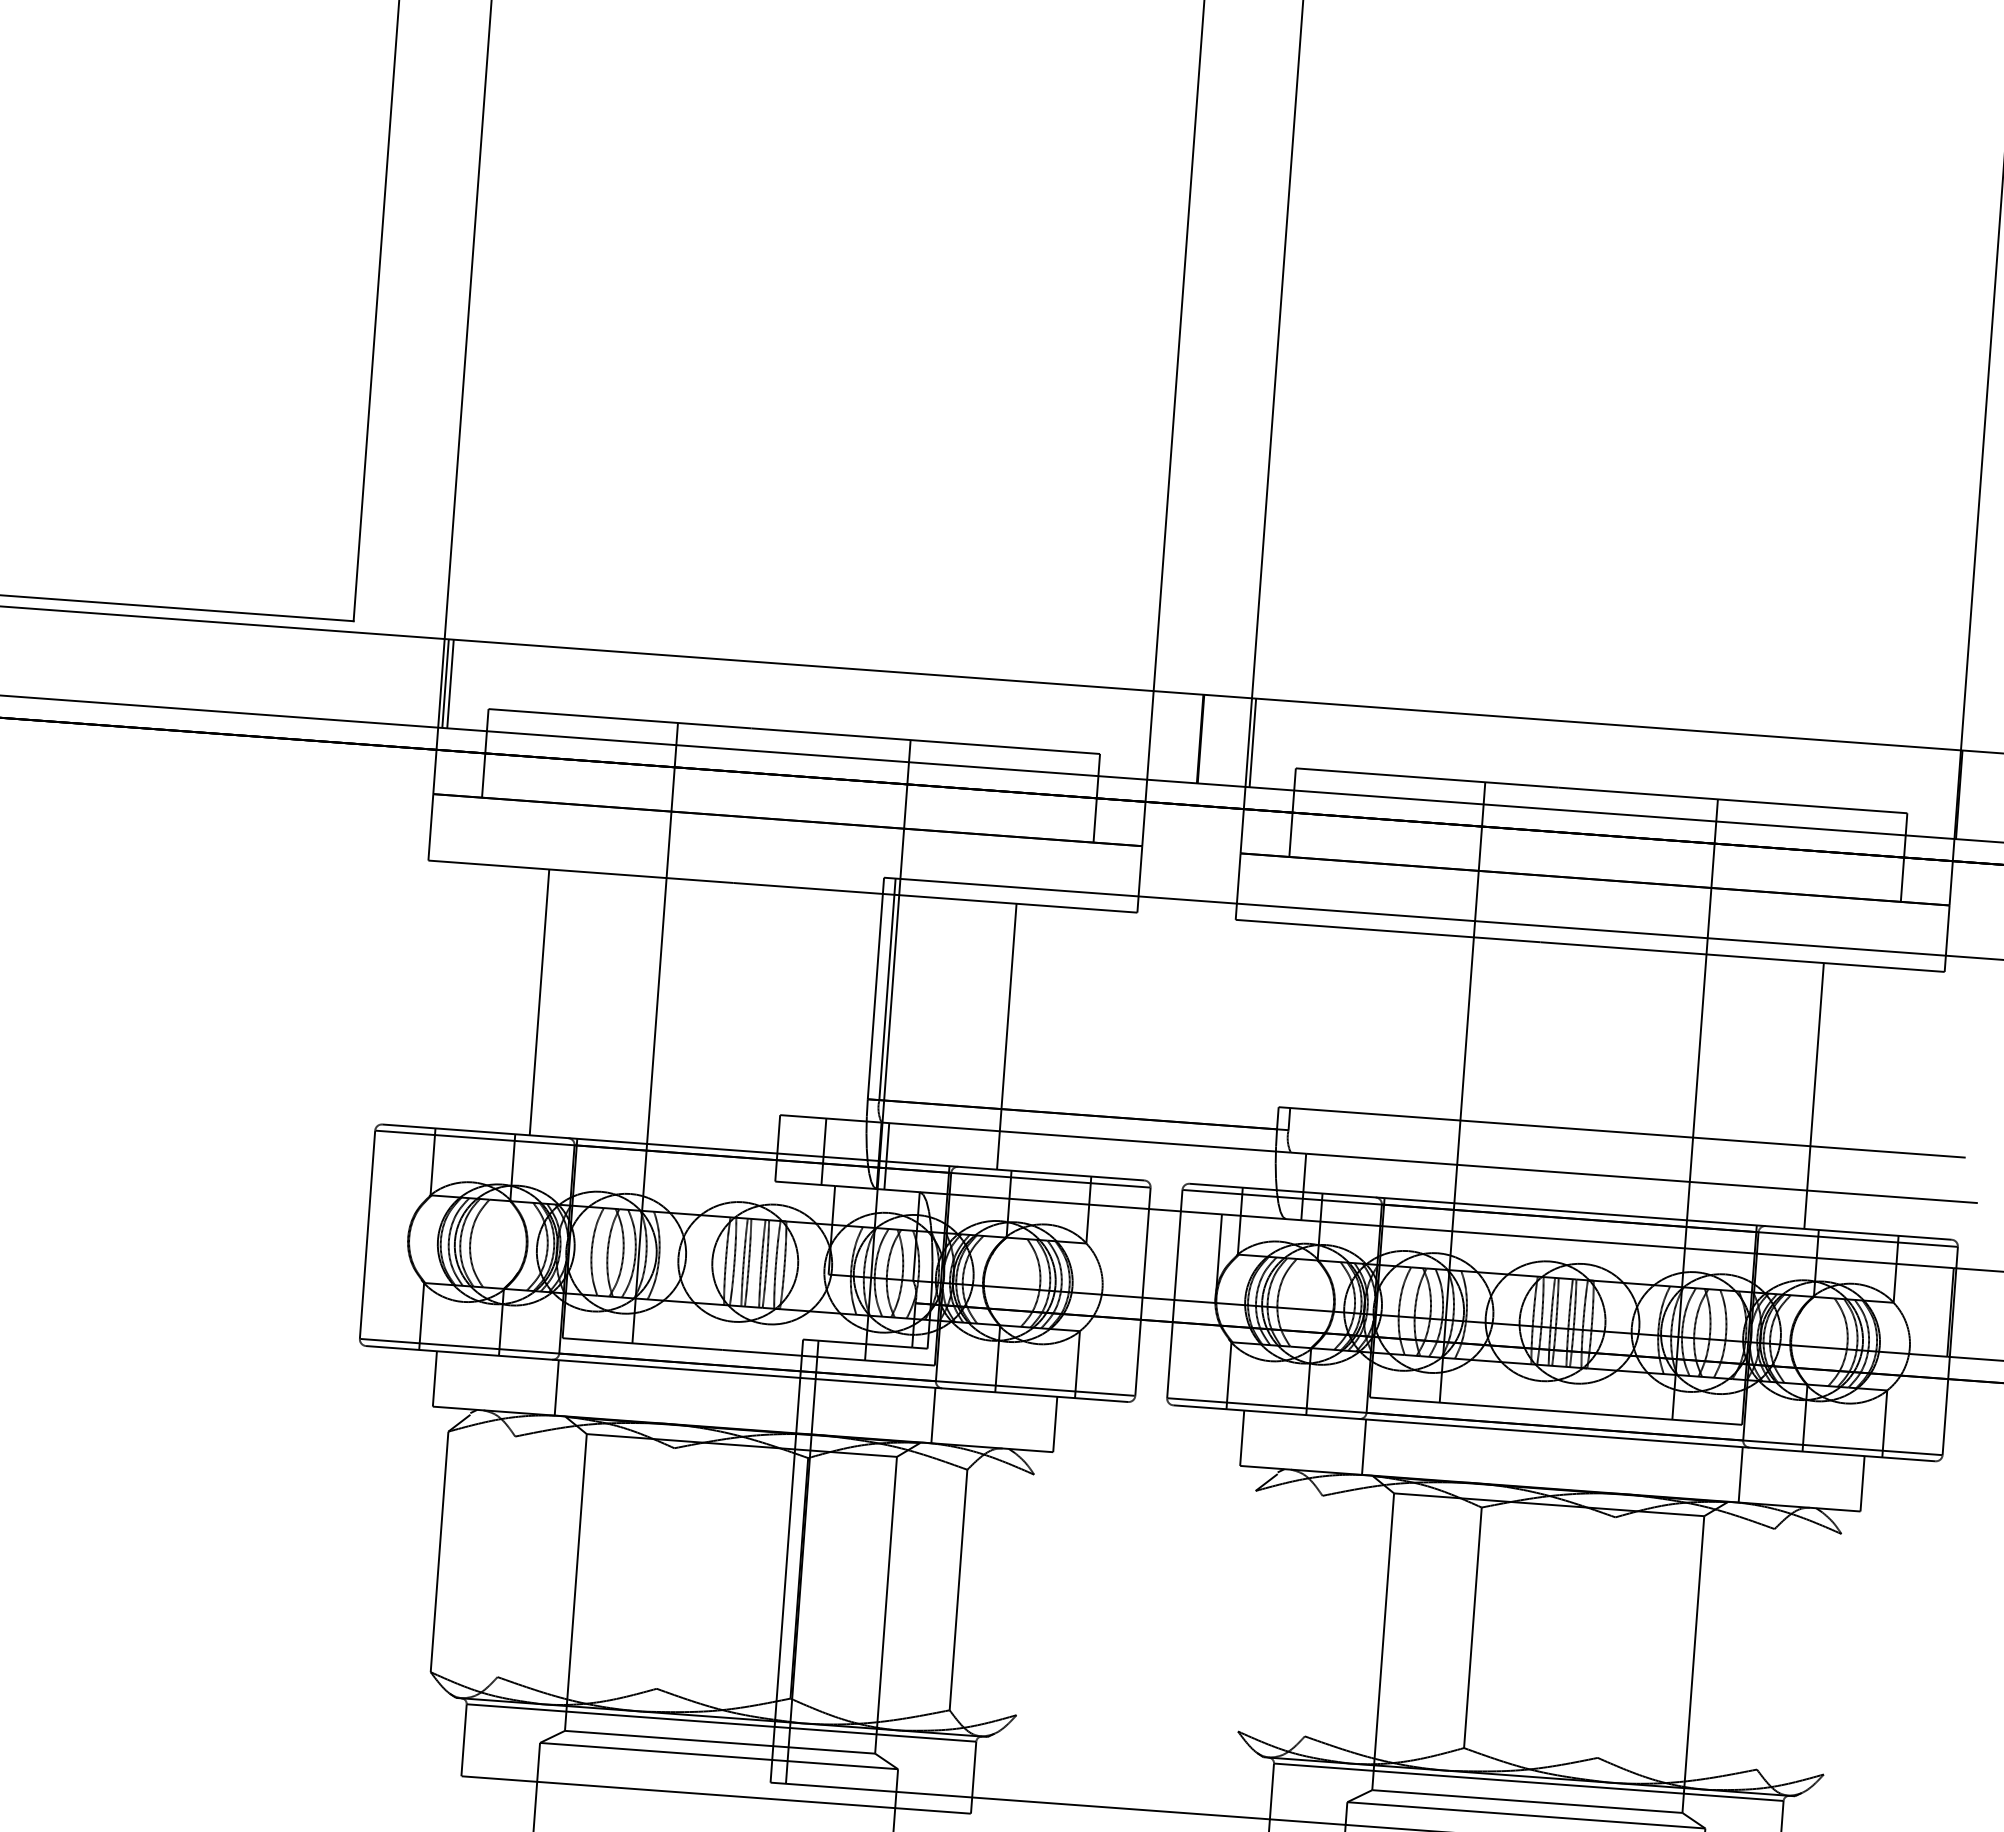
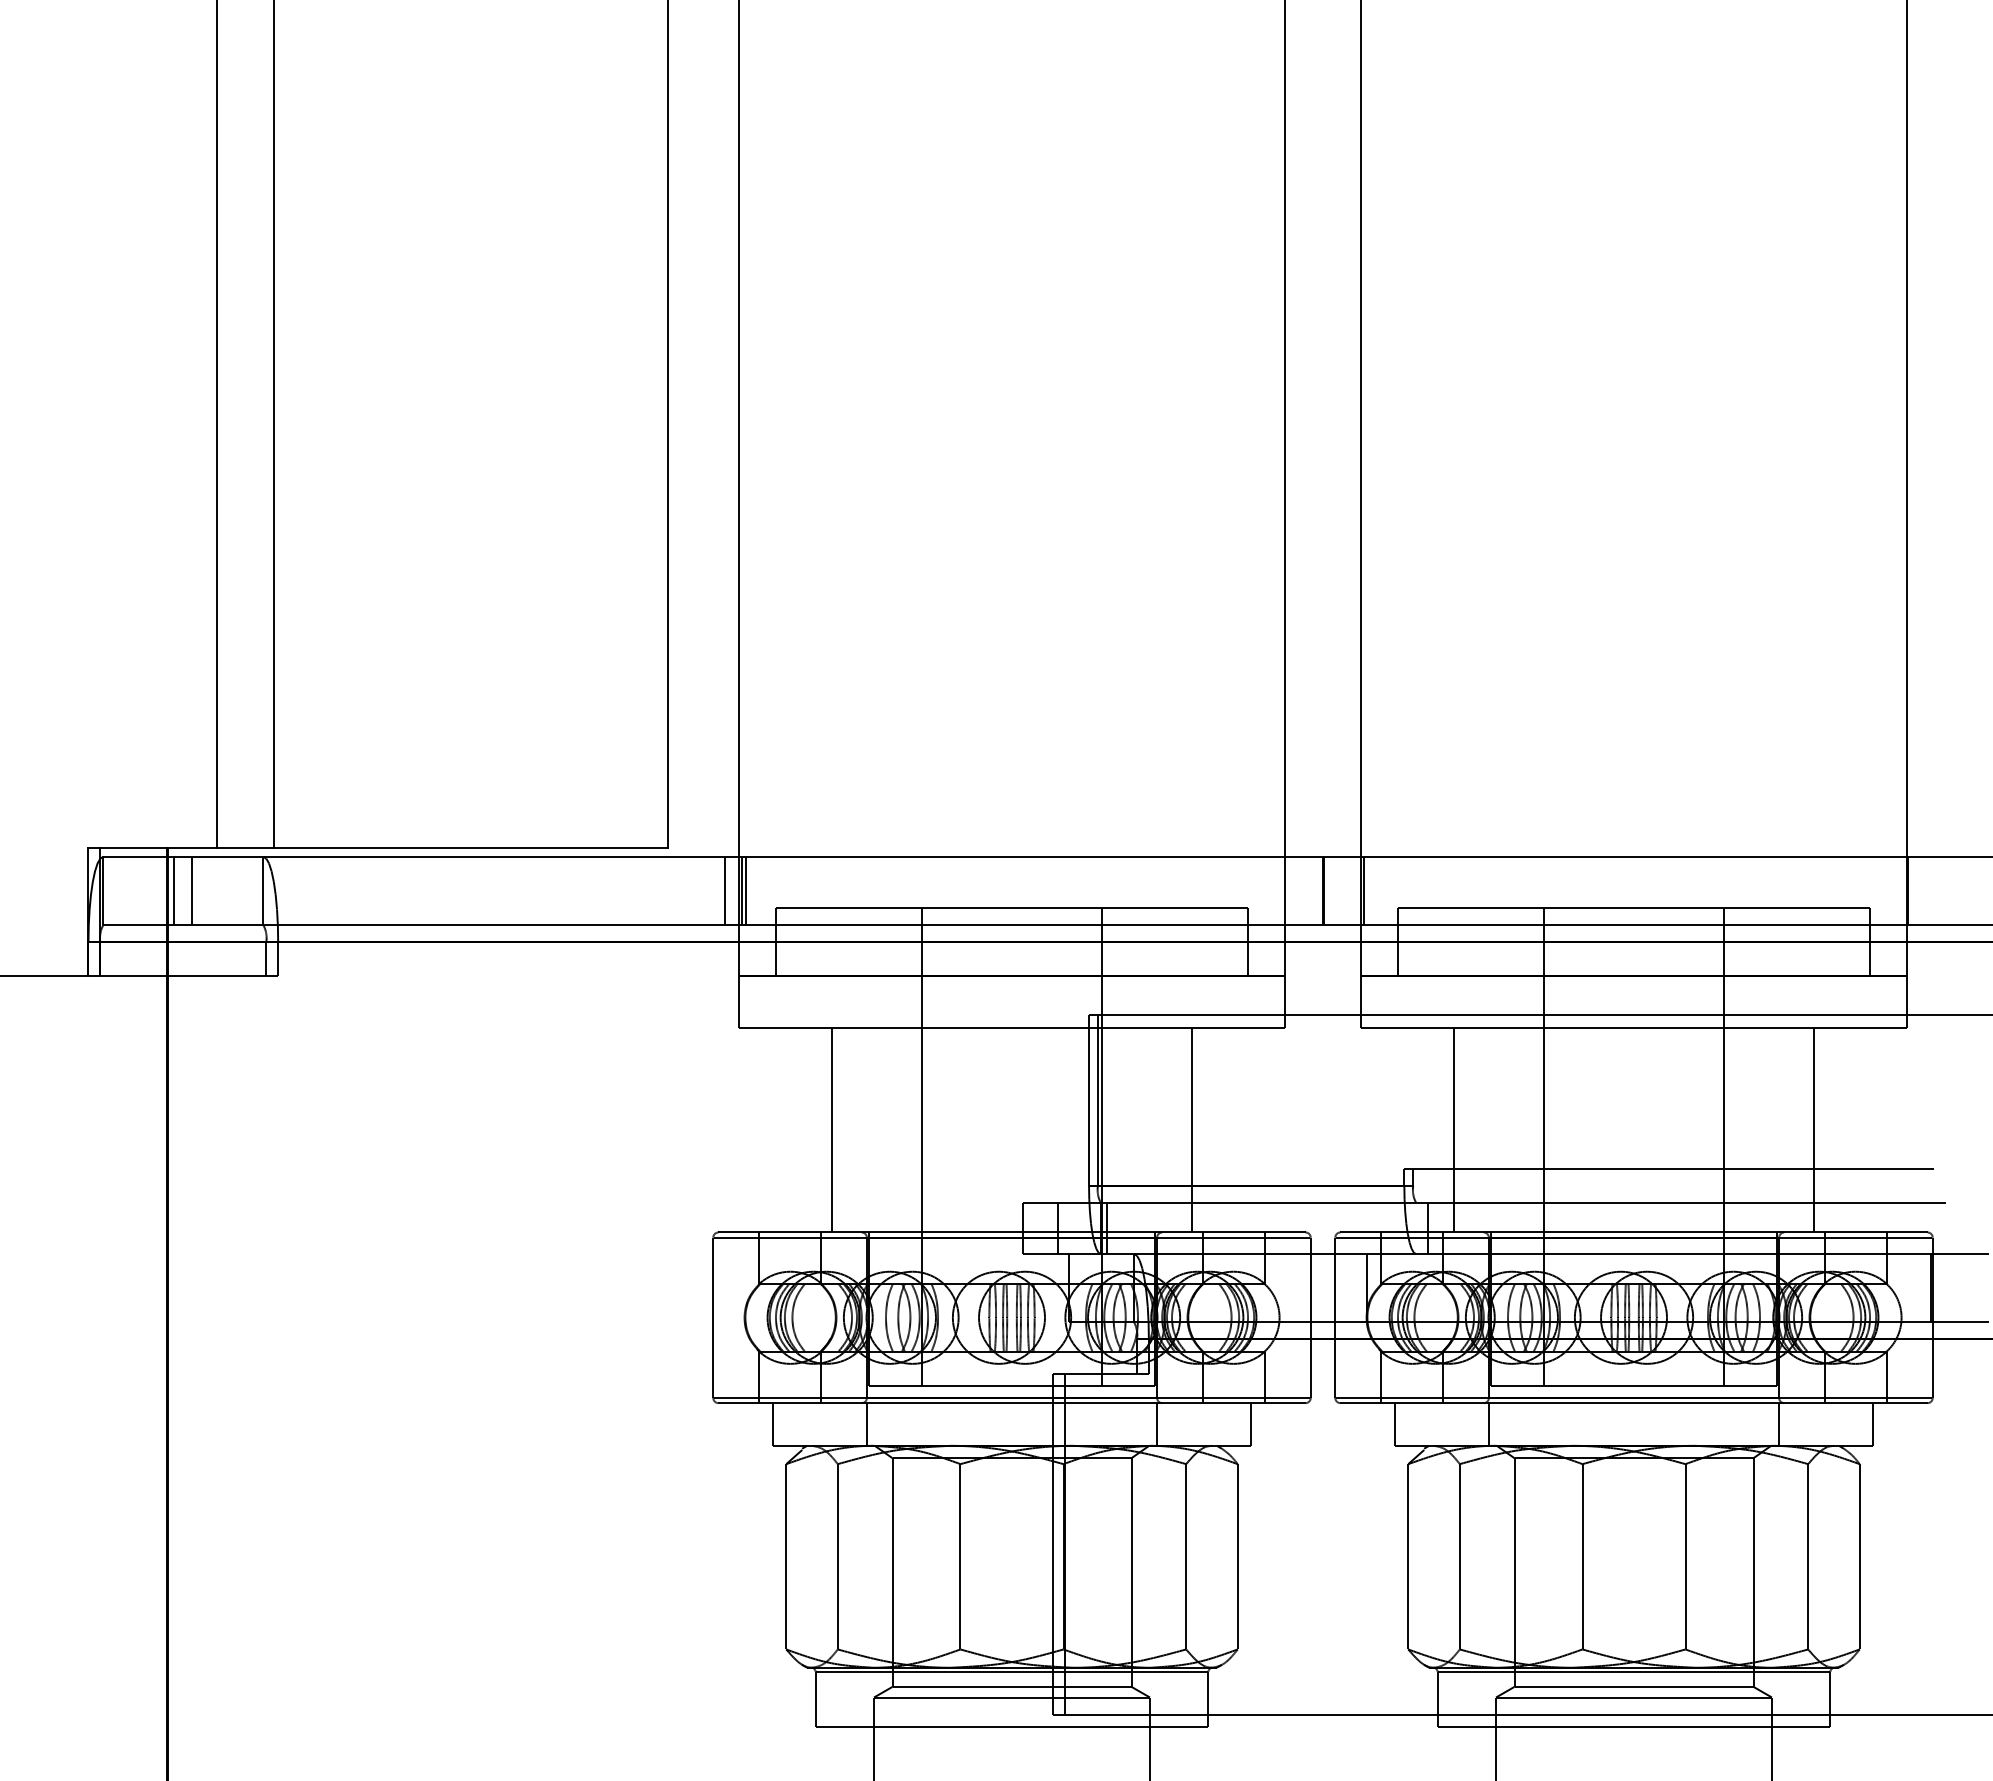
line: (424, 681) -> (725, 890), added
line: (1346, 1060) -> (1453, 1129), added
line: (506, 1556) -> (837, 1556), added
line: (665, 1568) -> (960, 1556), added
line: (1025, 1594) -> (1237, 1556), added
line: (1247, 1610) -> (1408, 1556), added
line: (1313, 1615) -> (1459, 1556), added
line: (1606, 1637) -> (1685, 1556), added
line: (1766, 1648) -> (1808, 1556), added
line: (1832, 1653) -> (1859, 1556), added

